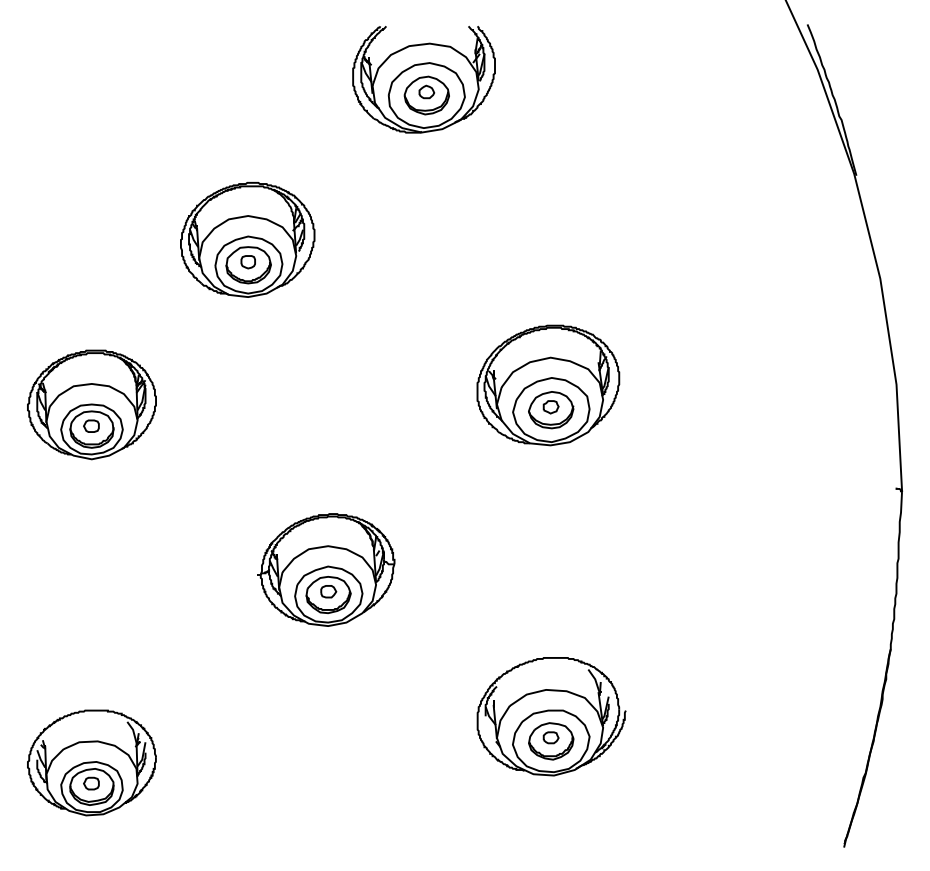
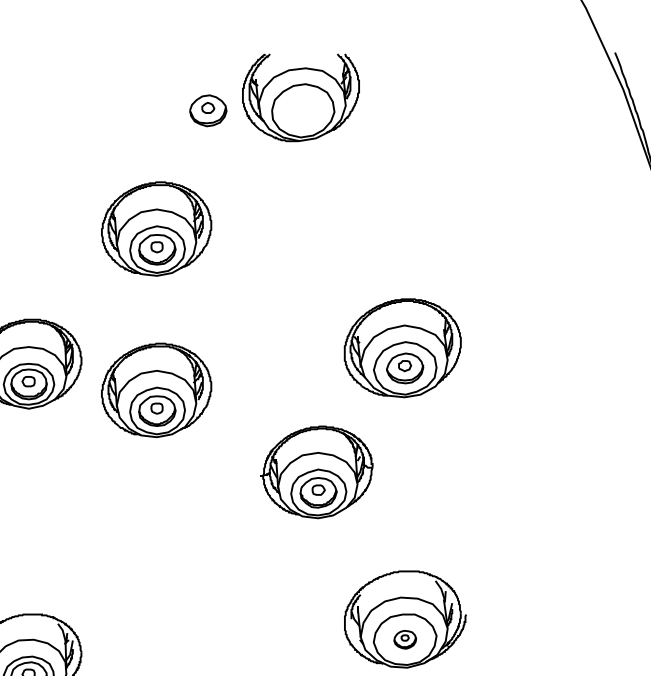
part: (426, 95) -> (207, 110), moved
part: (247, 436) -> (156, 390), added
part: (326, 569) -> (316, 471), moved
part: (551, 741) -> (405, 639), size x0.6

